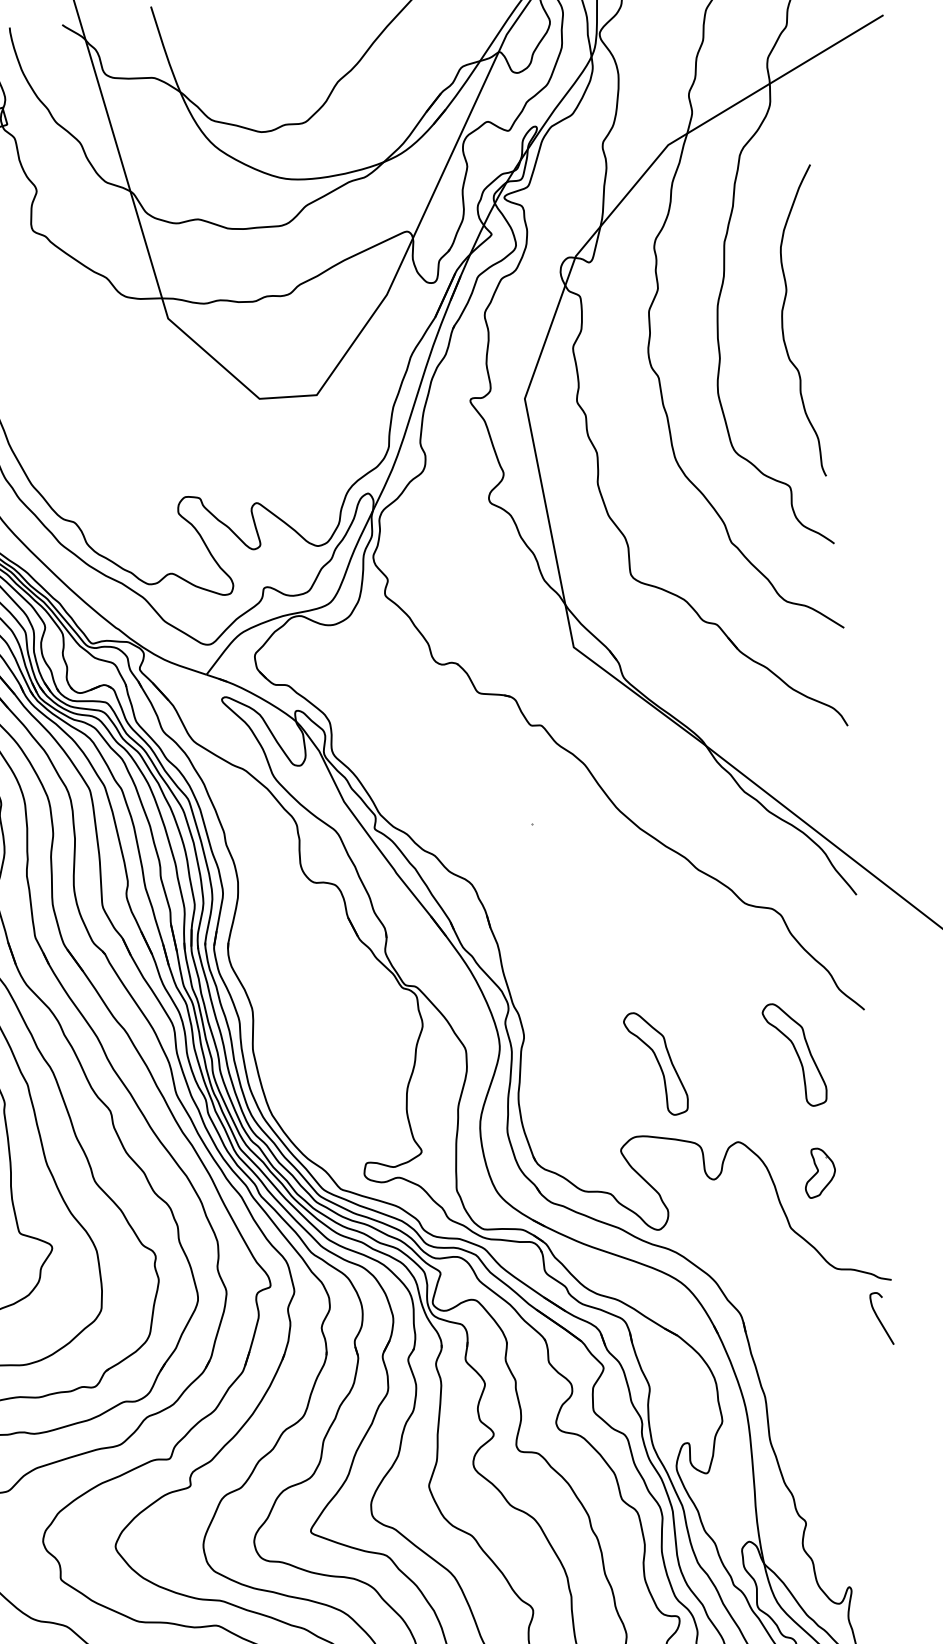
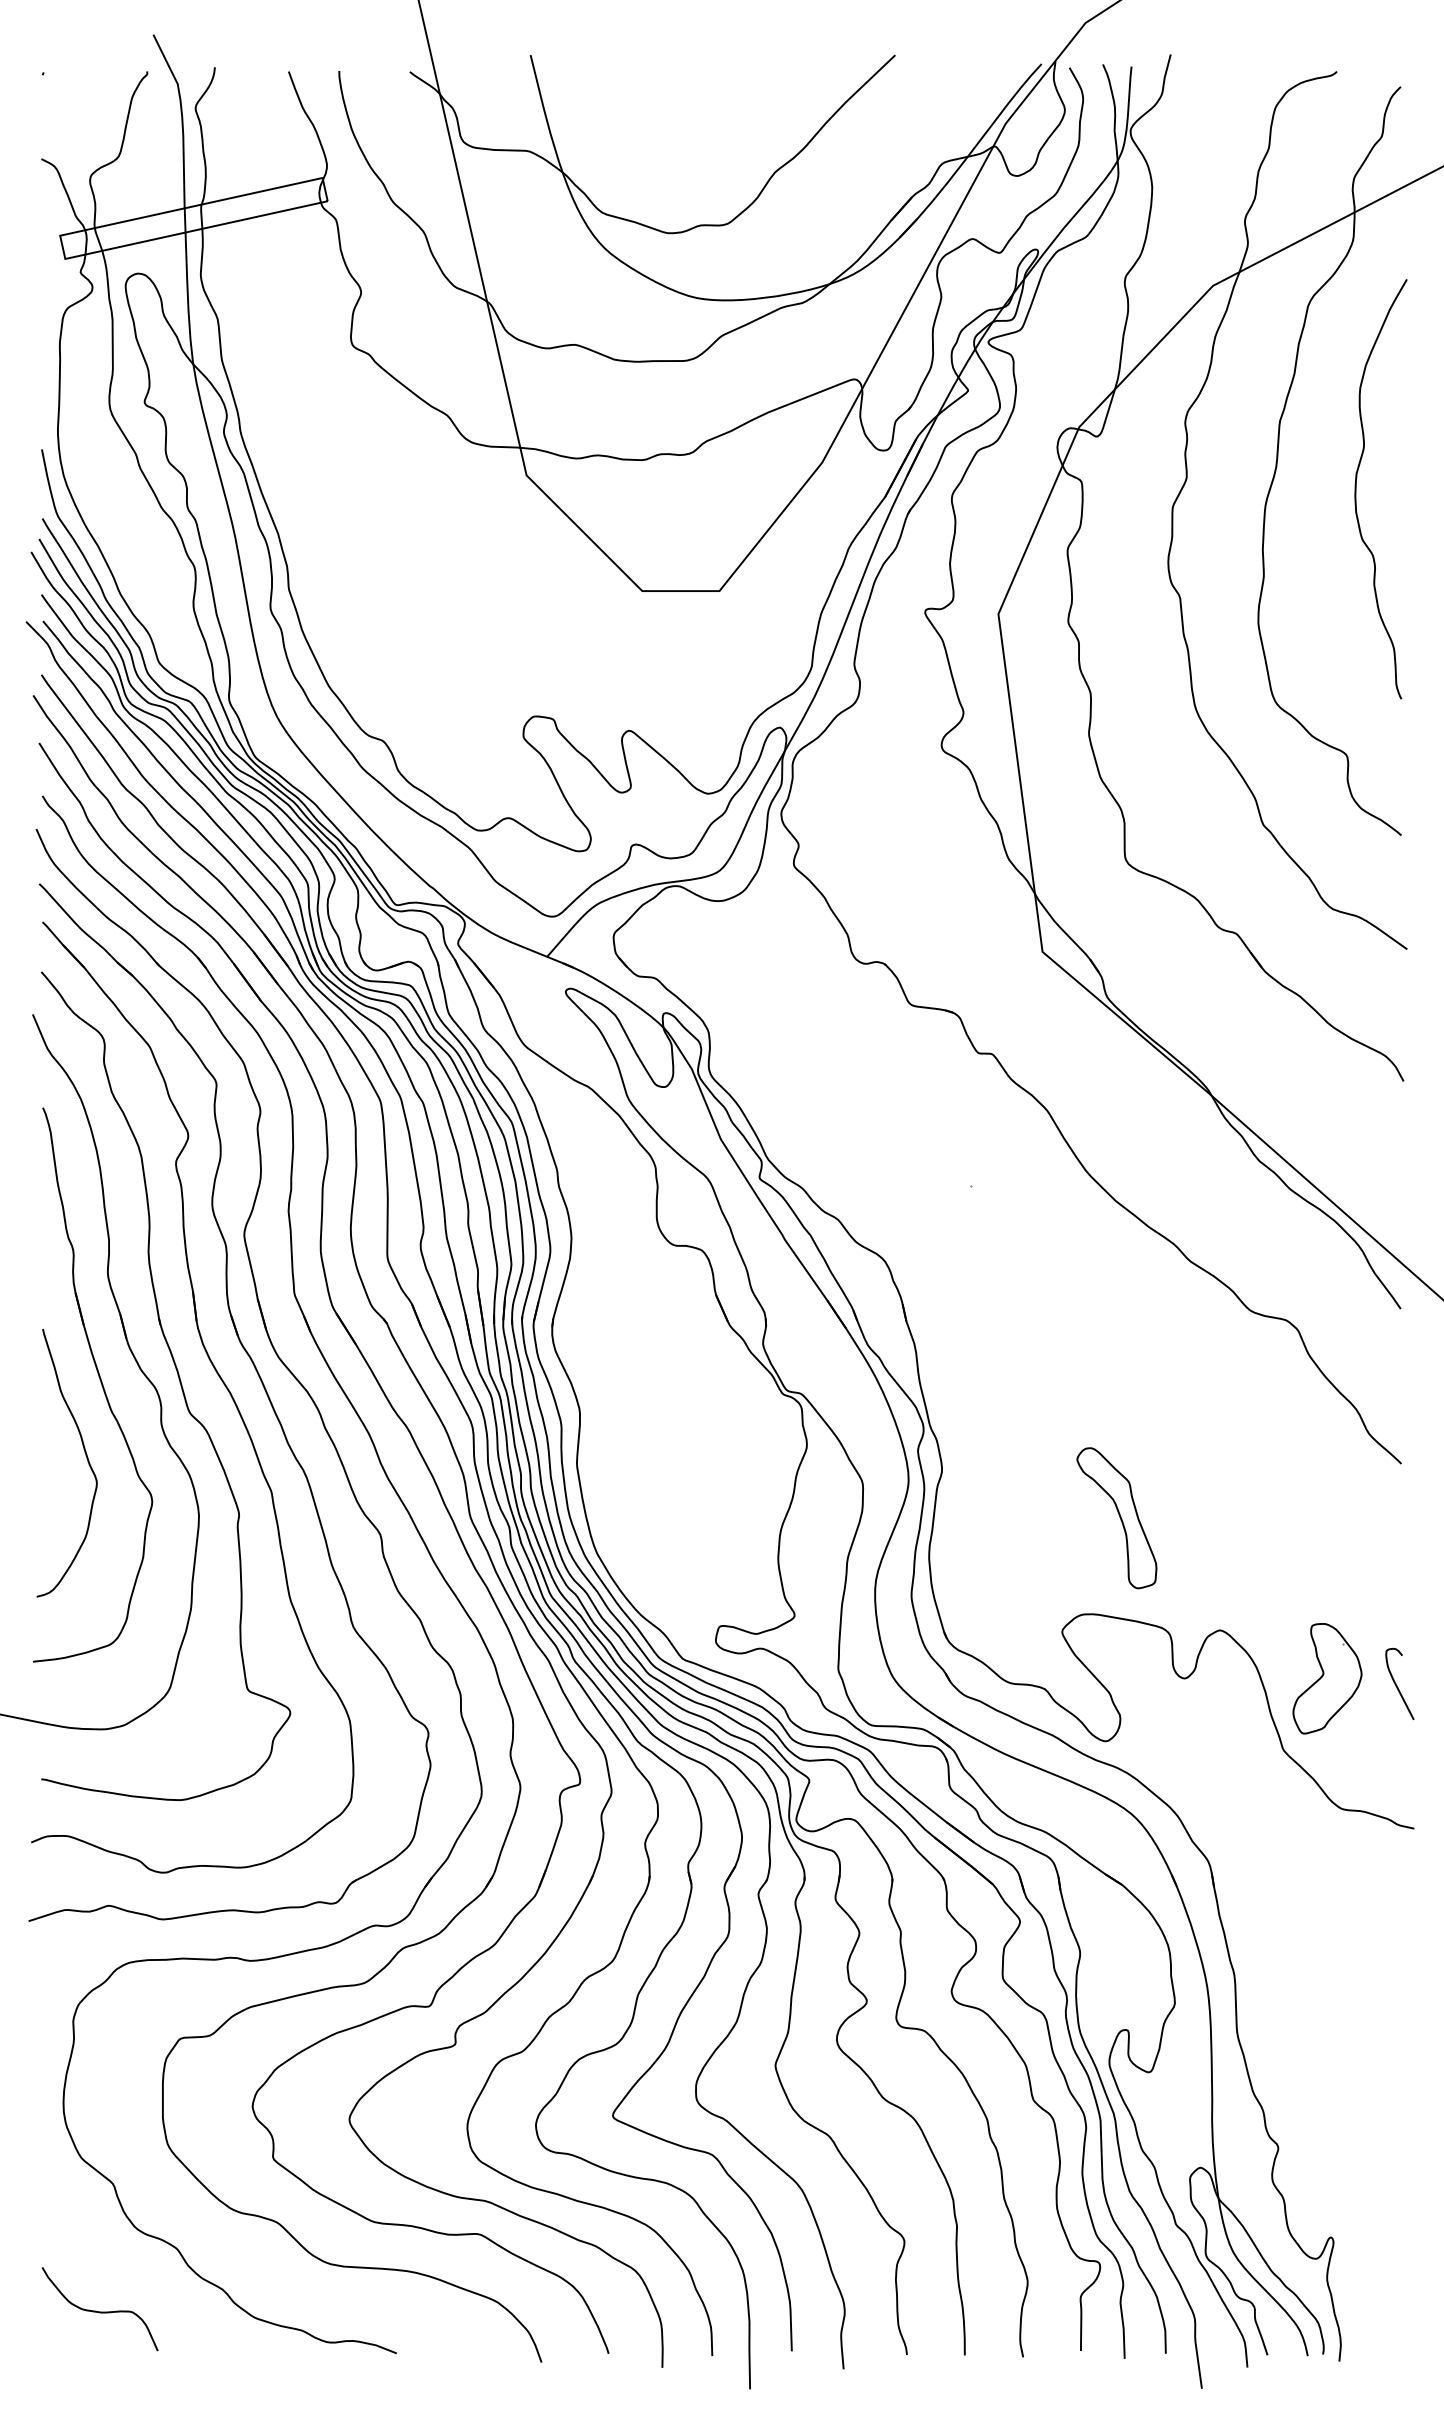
curve: (782, 322) -> (1356, 489), moved
part: (794, 1055) -> (1303, 1518), removed
part: (820, 1172) -> (1327, 1678), size x1.67
curve: (880, 1320) -> (1397, 1685), moved

